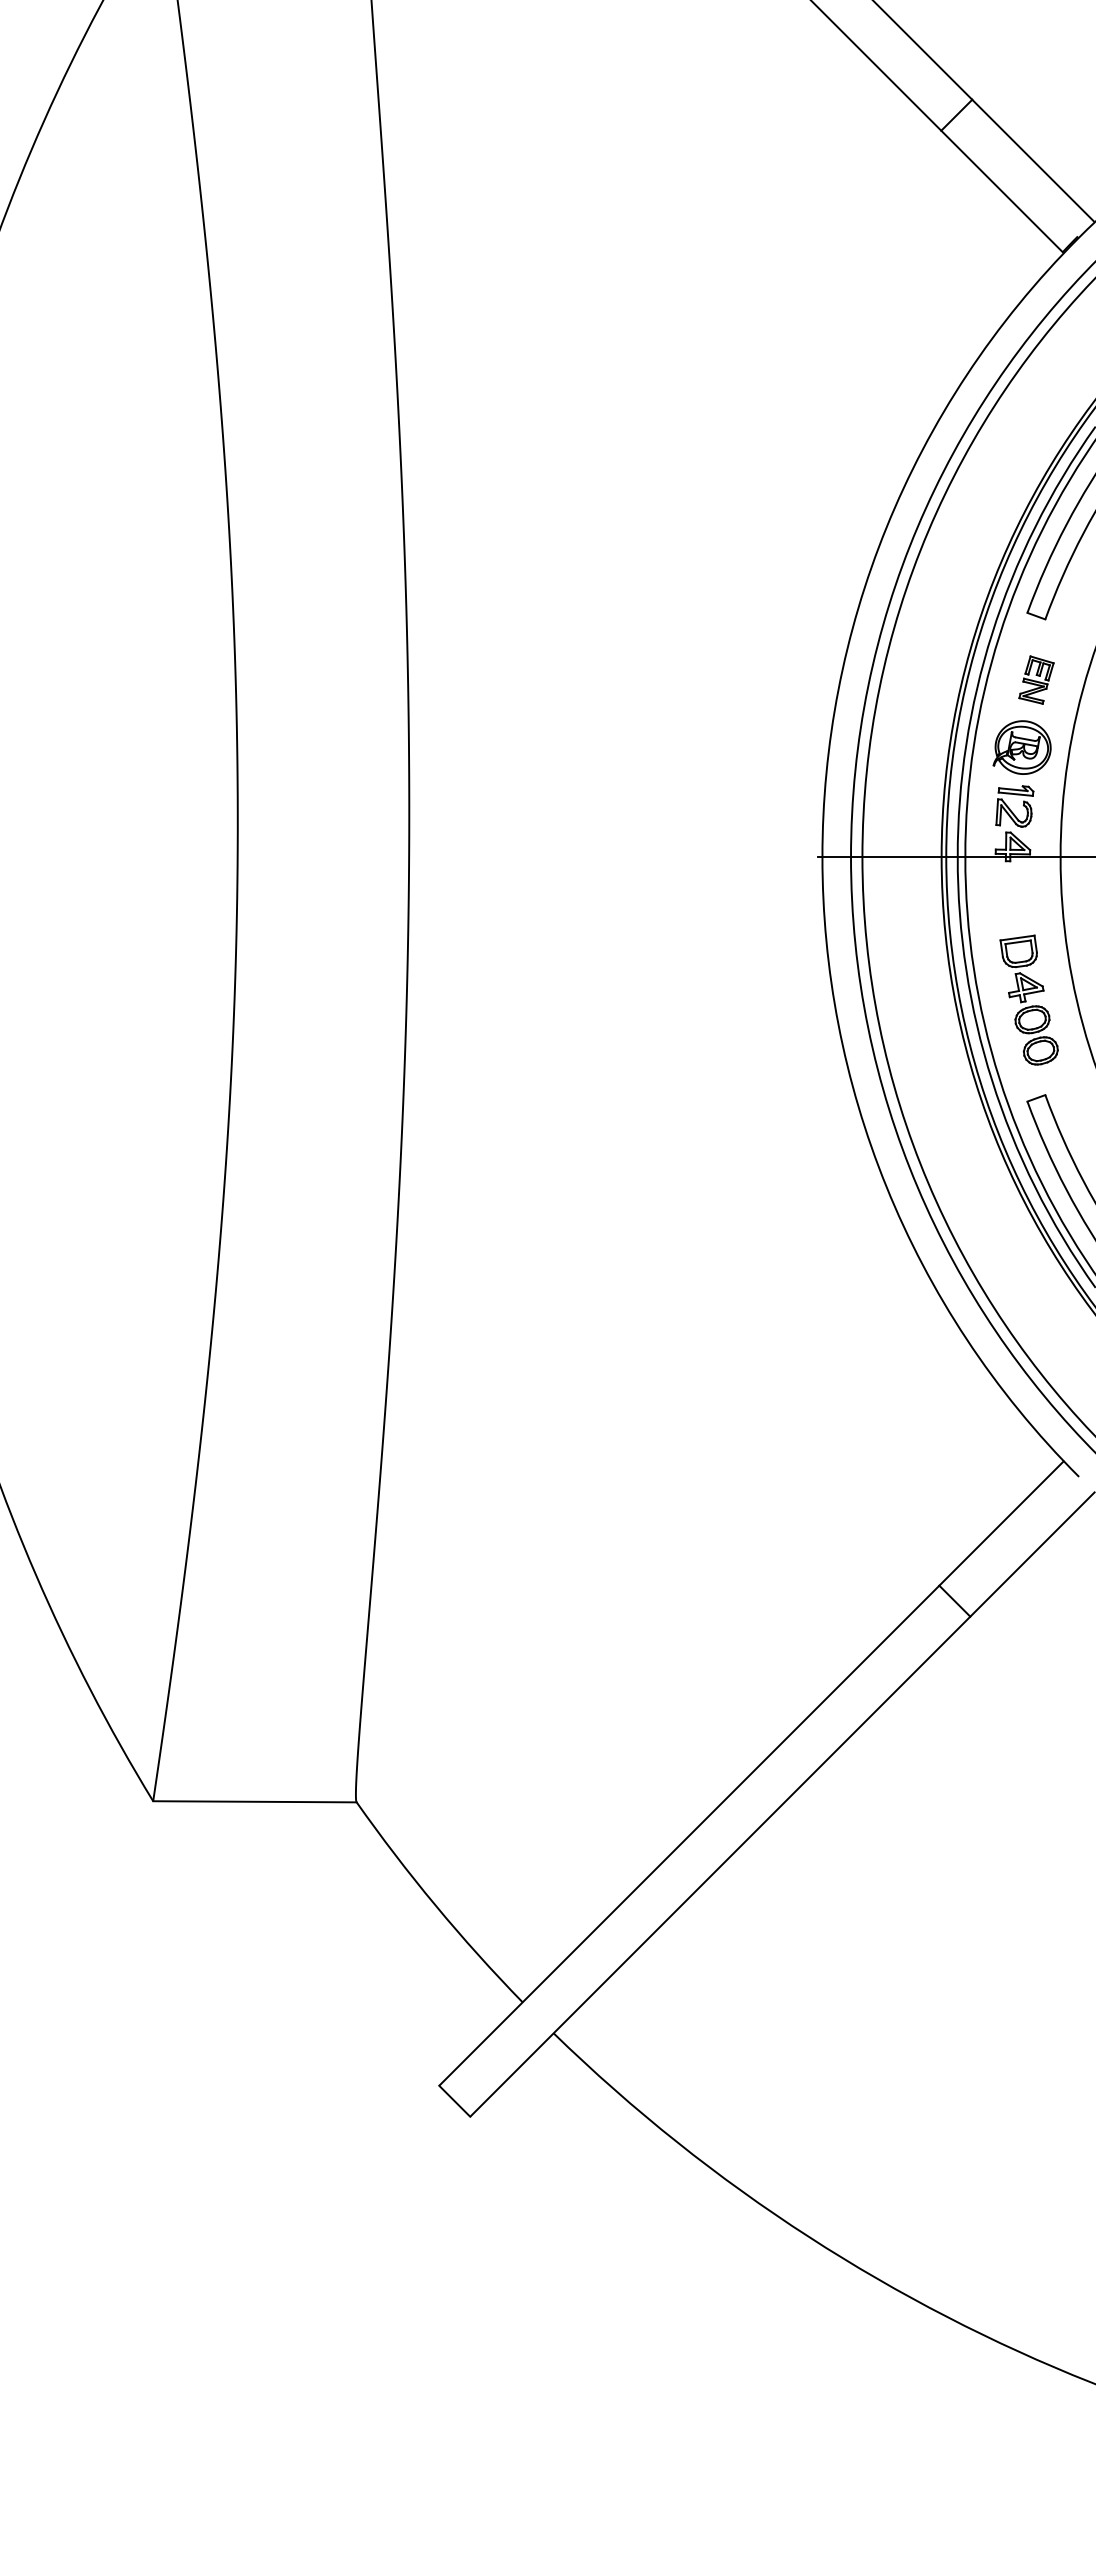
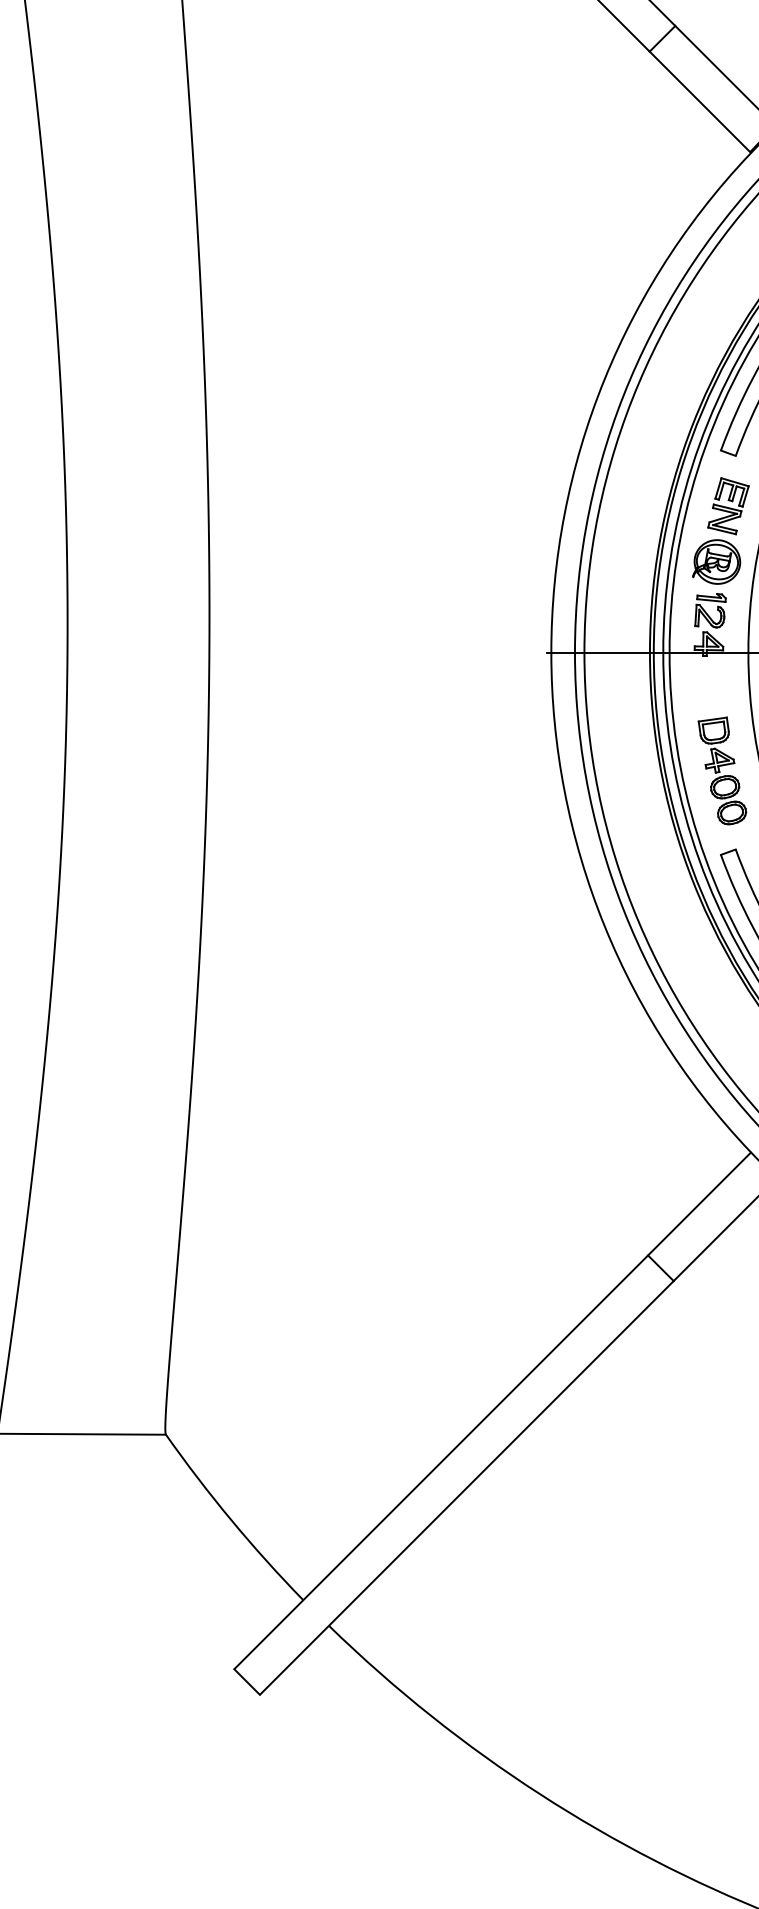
part: (1036, 679) -> (728, 505), size x1.43

